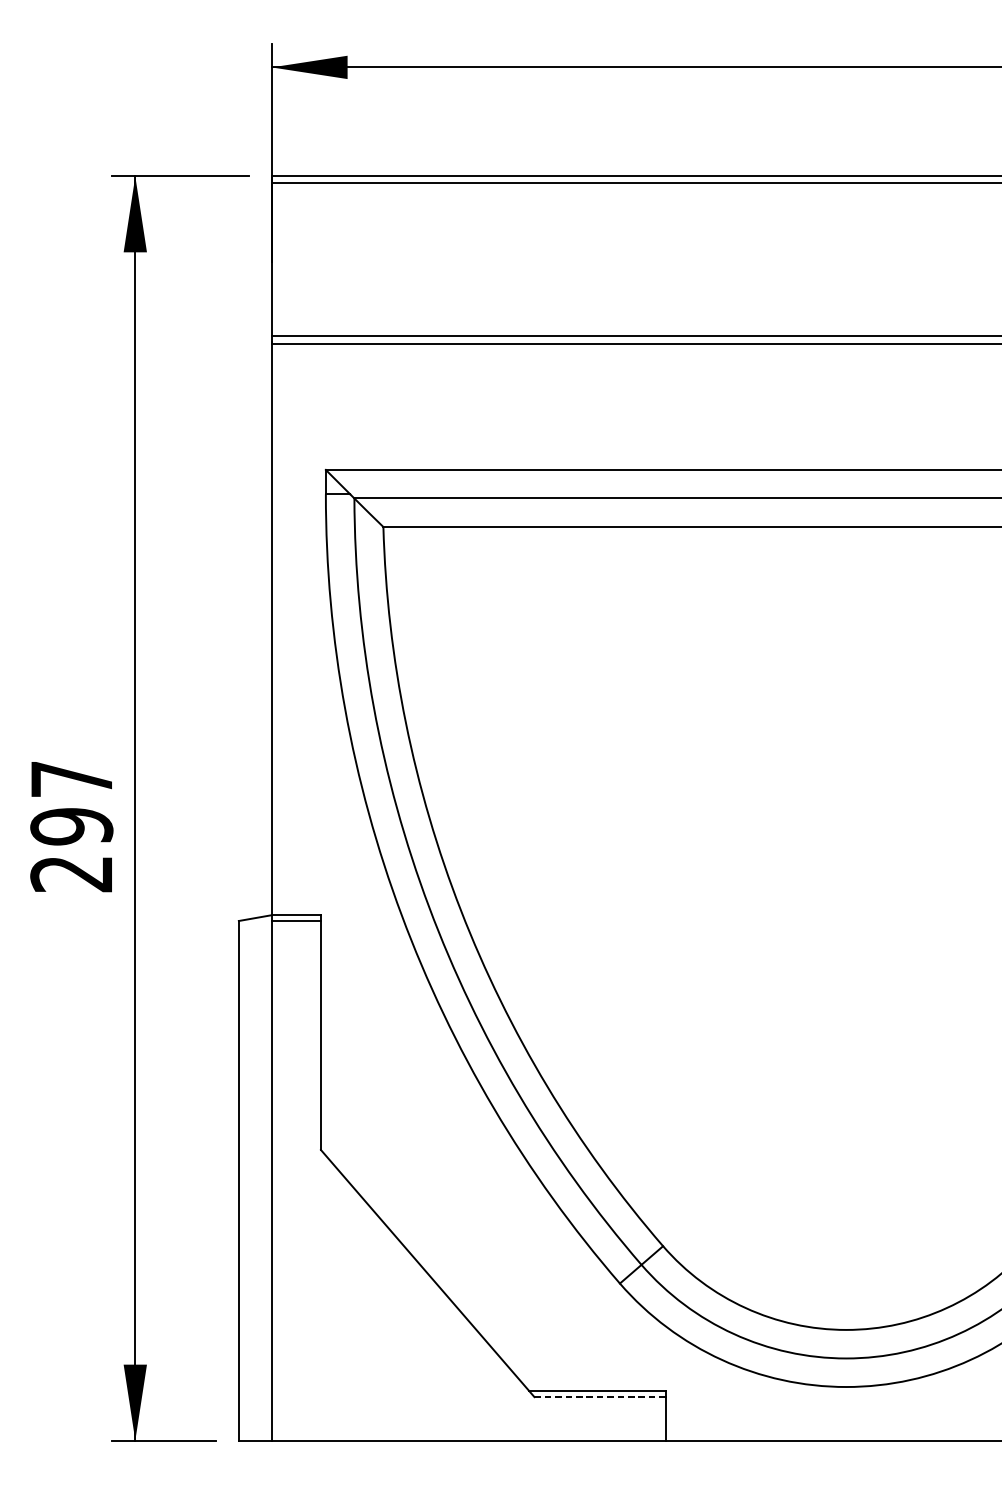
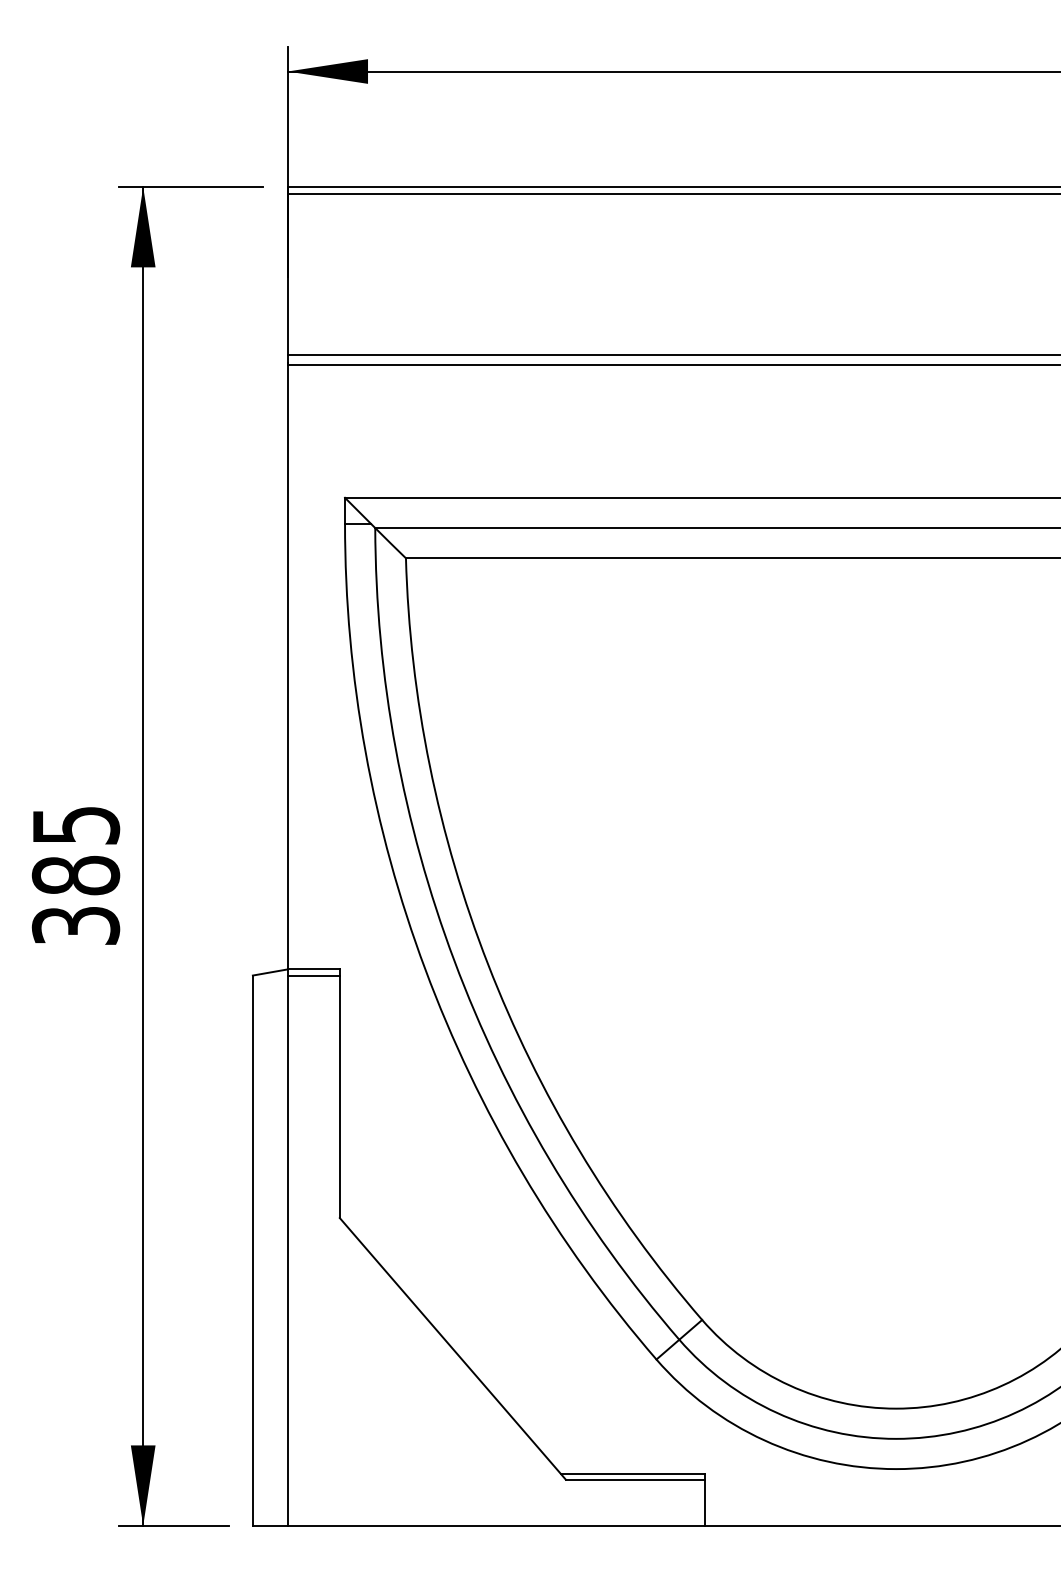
text: (71, 826) -> (75, 875), 297 -> 385
line: (600, 1396) -> (635, 1479), dashed -> solid

